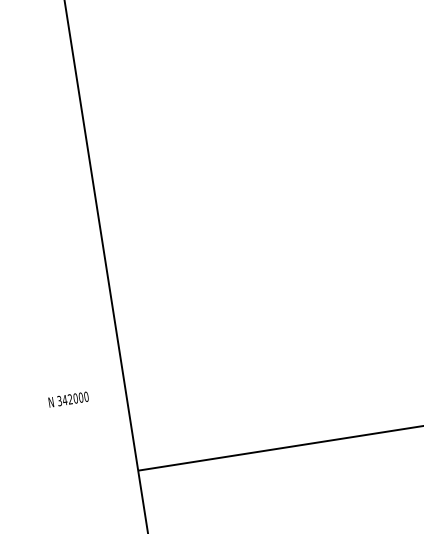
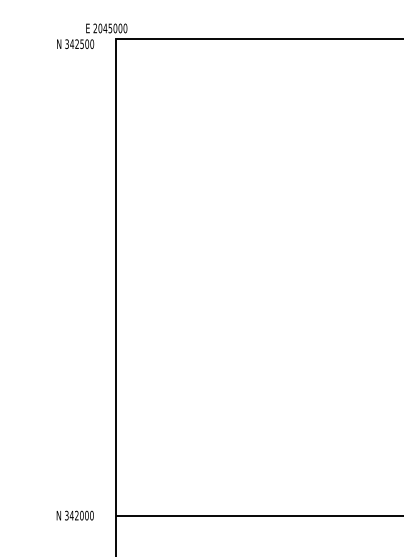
text: (67, 399) -> (74, 515), moved

